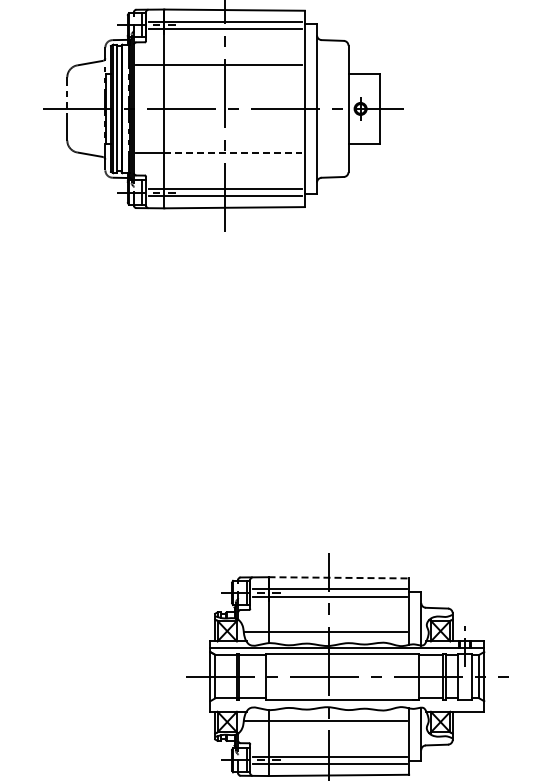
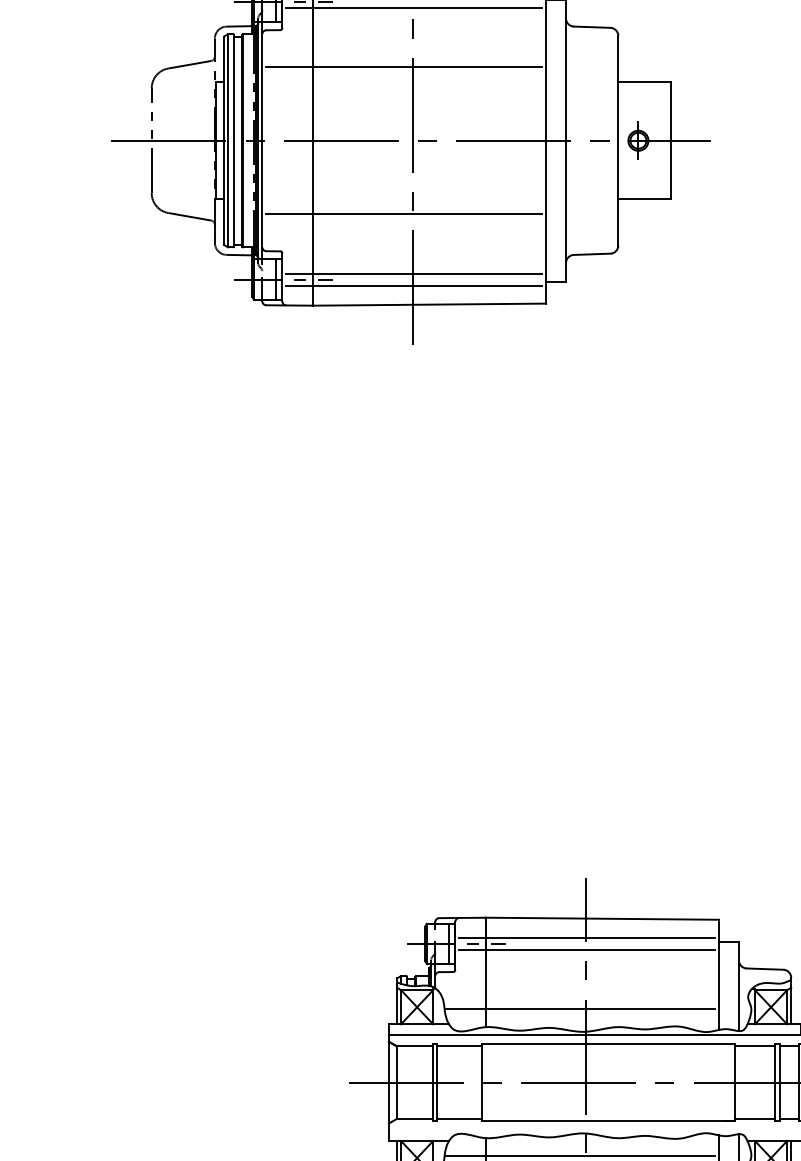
line: (233, 153) -> (427, 214), dashed -> solid
line: (339, 577) -> (603, 918), dashed -> solid

